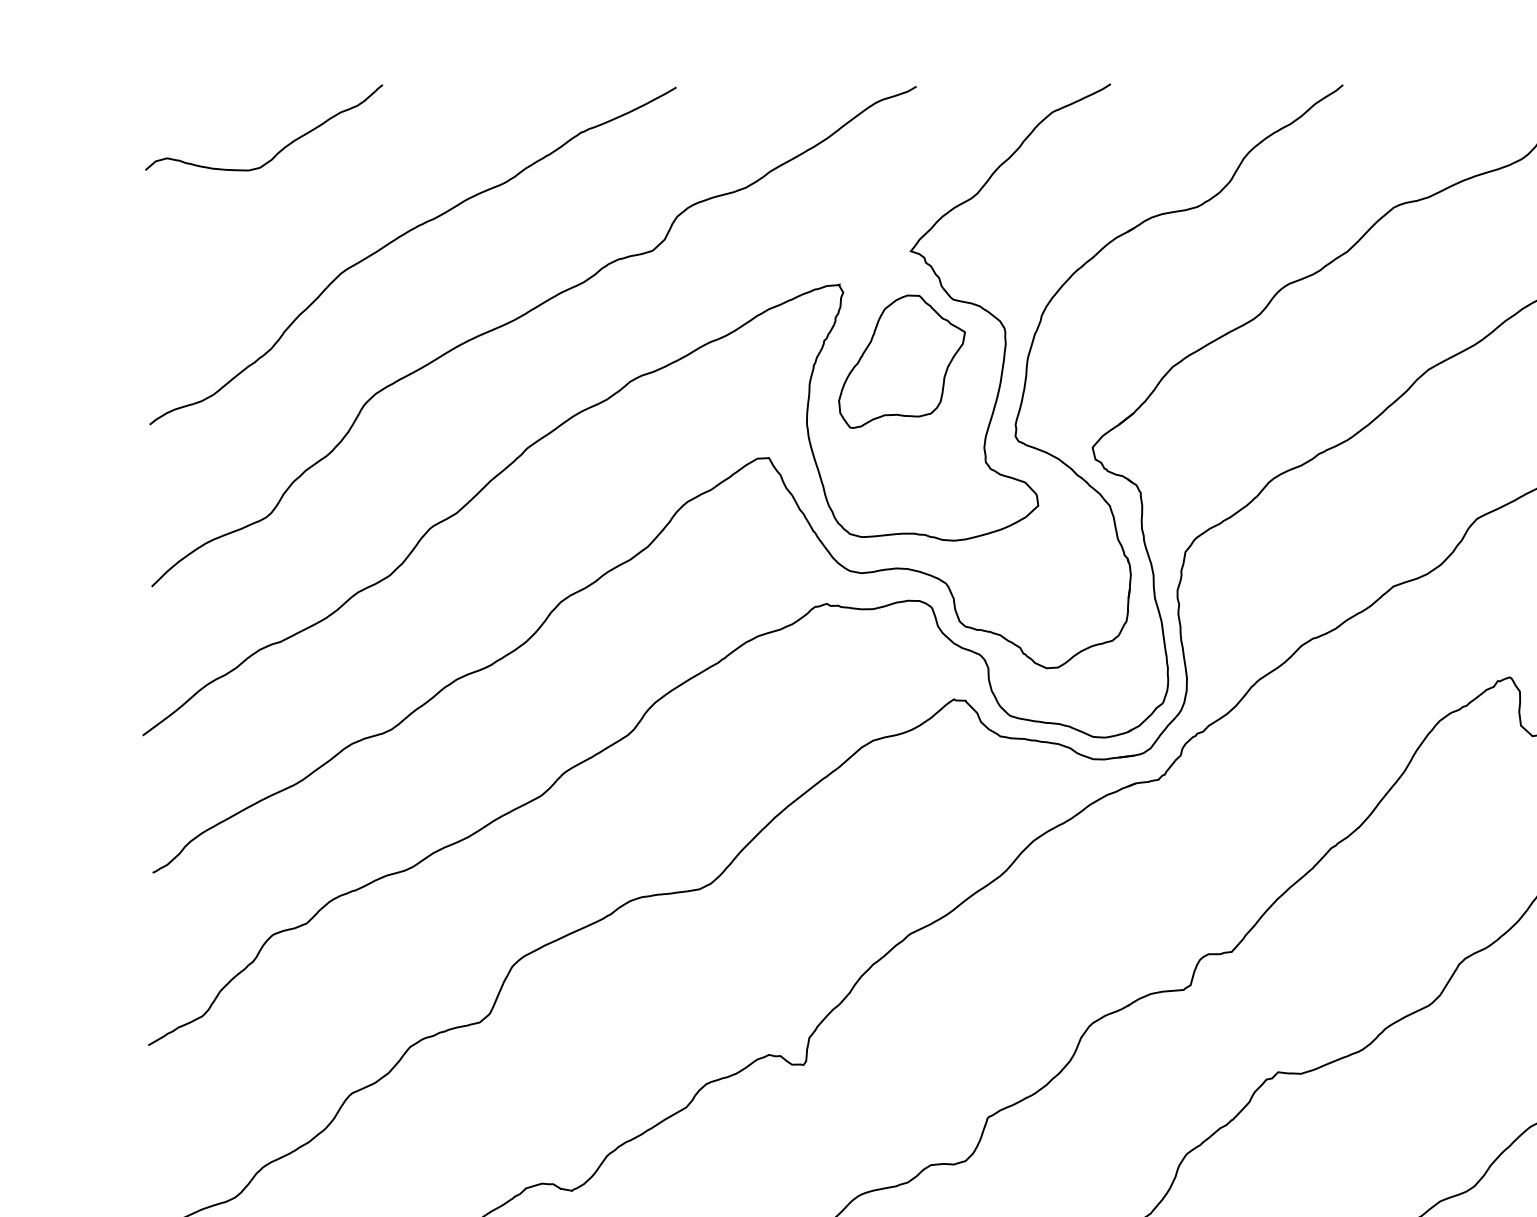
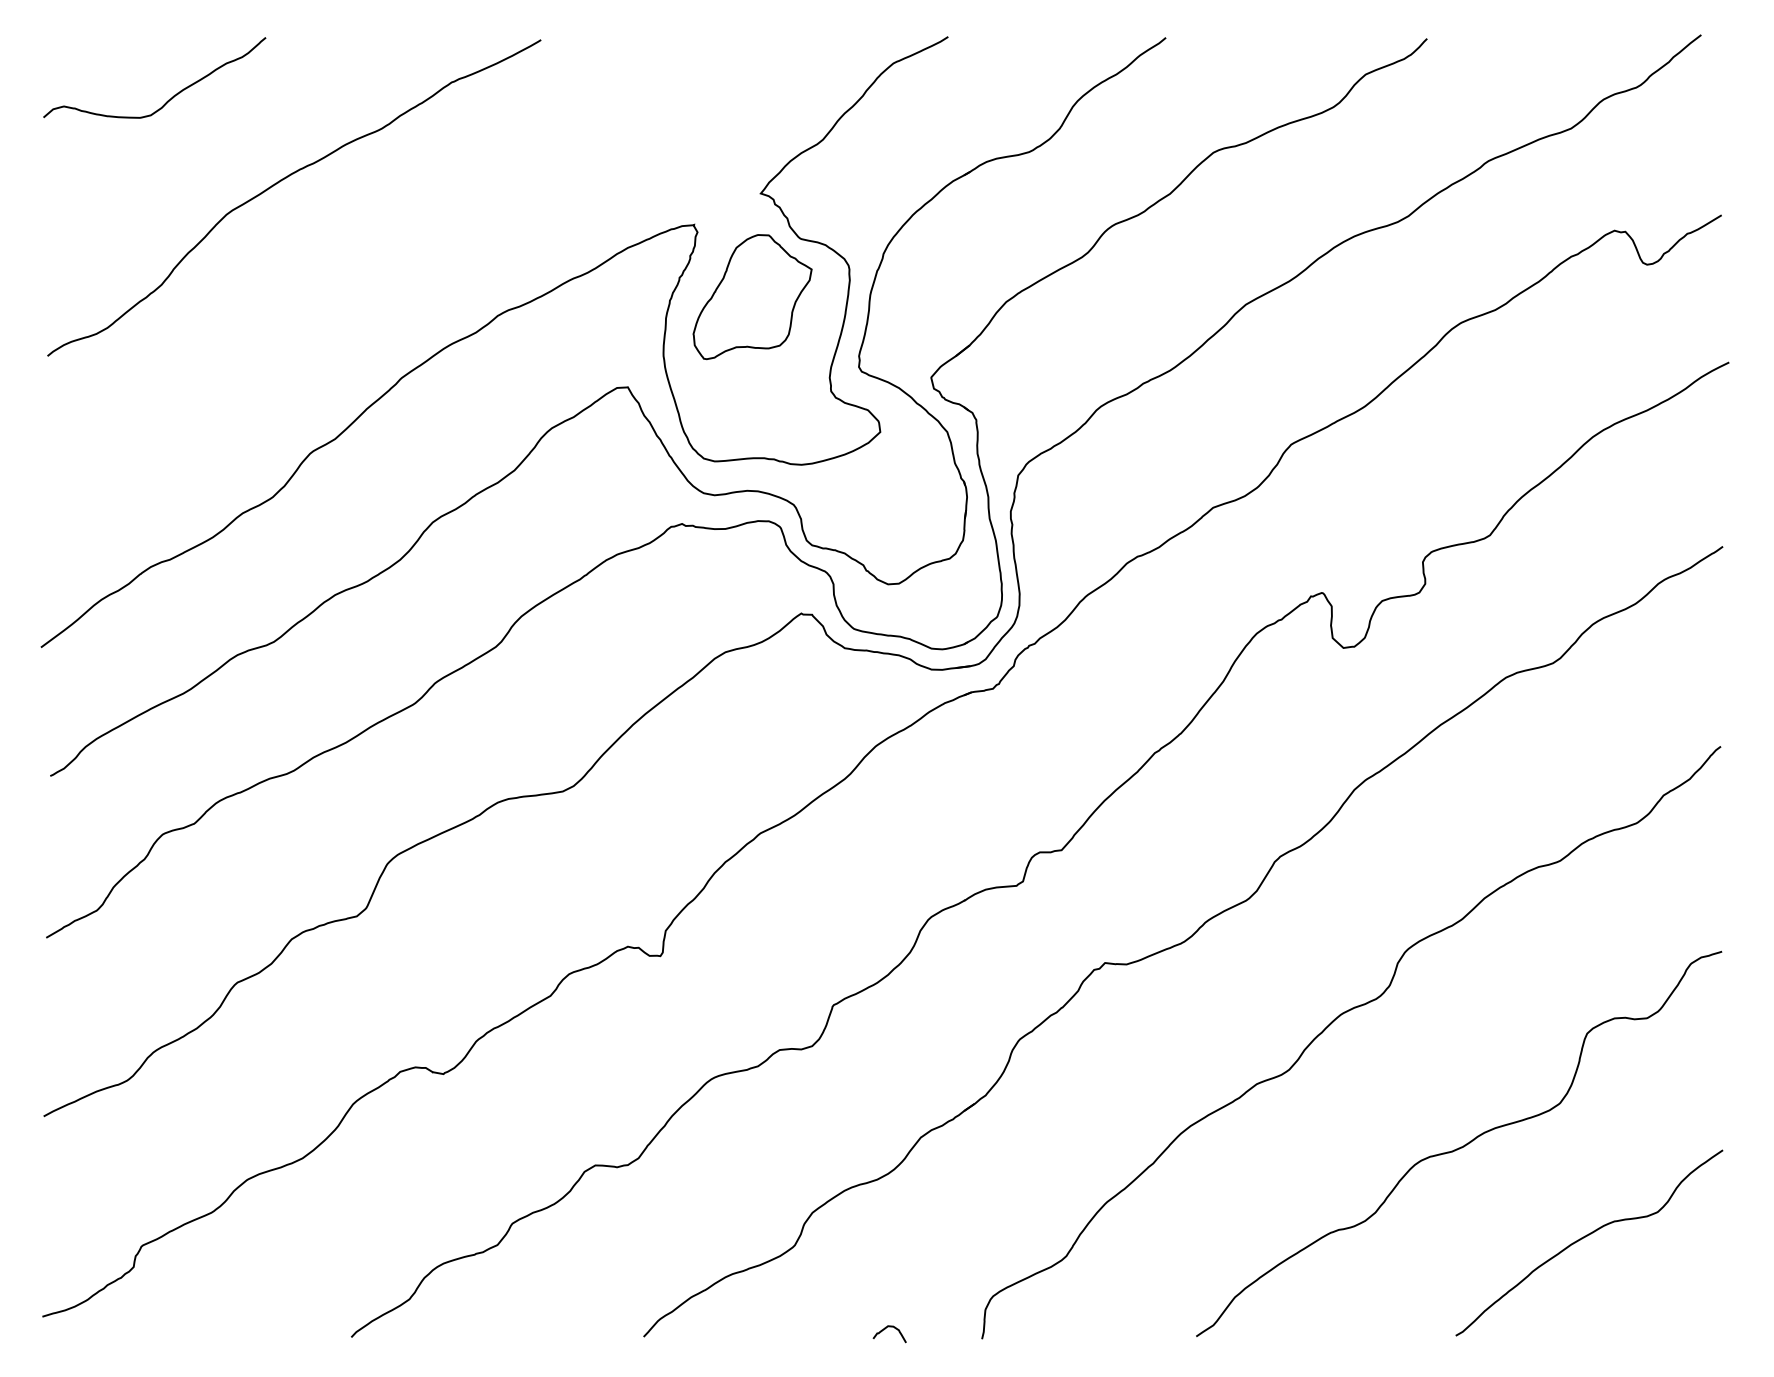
curve: (522, 317) -> (396, 255), removed

